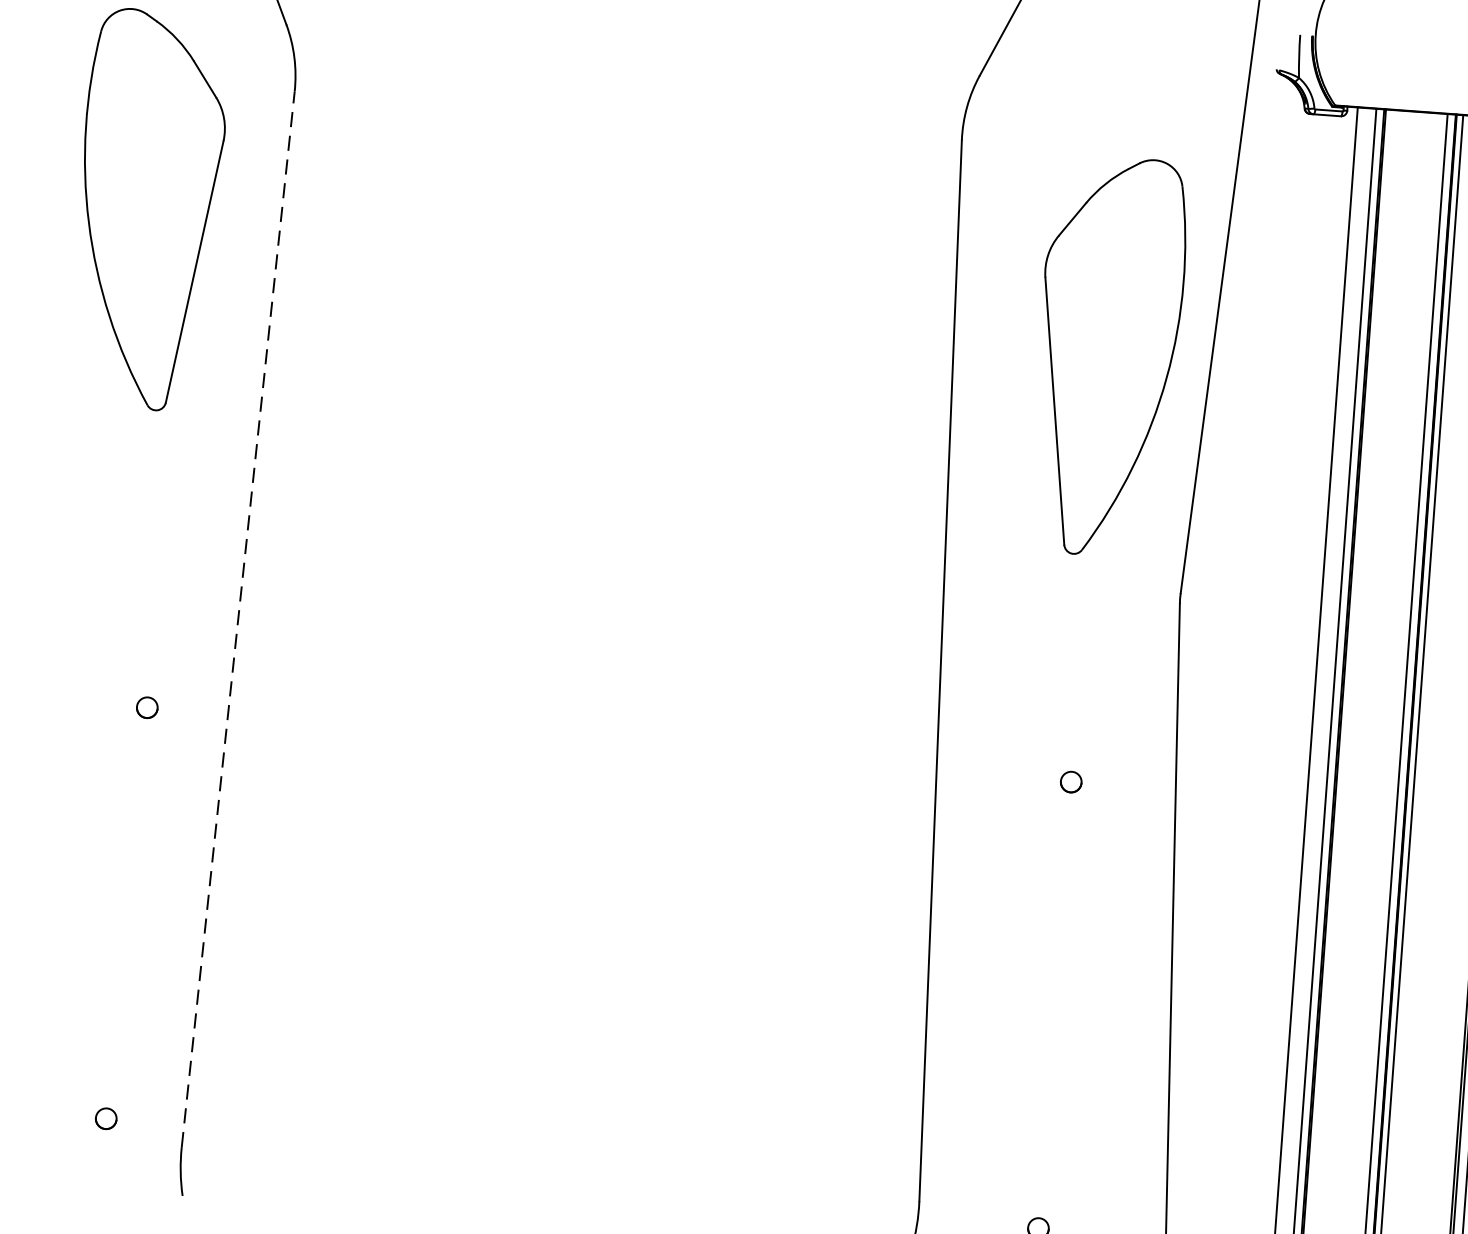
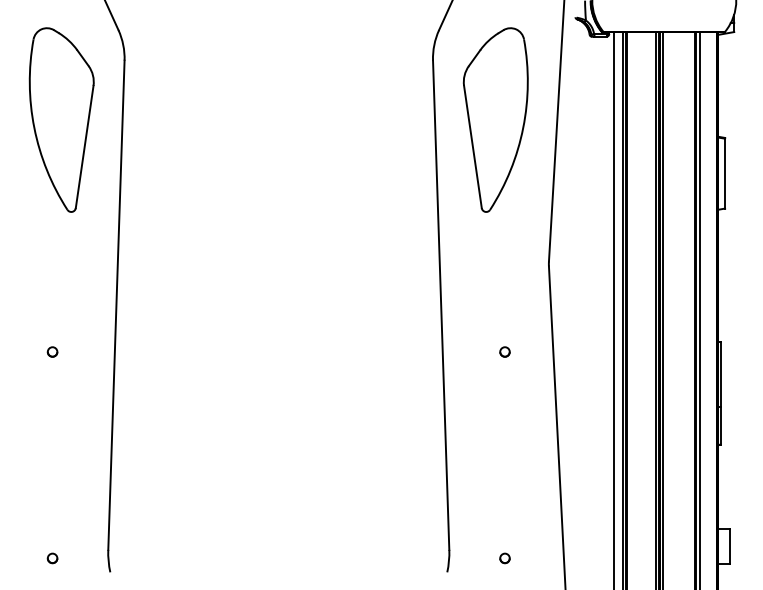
part: (1108, 355) -> (495, 119), moved
line: (238, 619) -> (116, 305), dashed -> solid
part: (147, 706) -> (52, 351), moved
part: (106, 1118) -> (52, 558), moved

